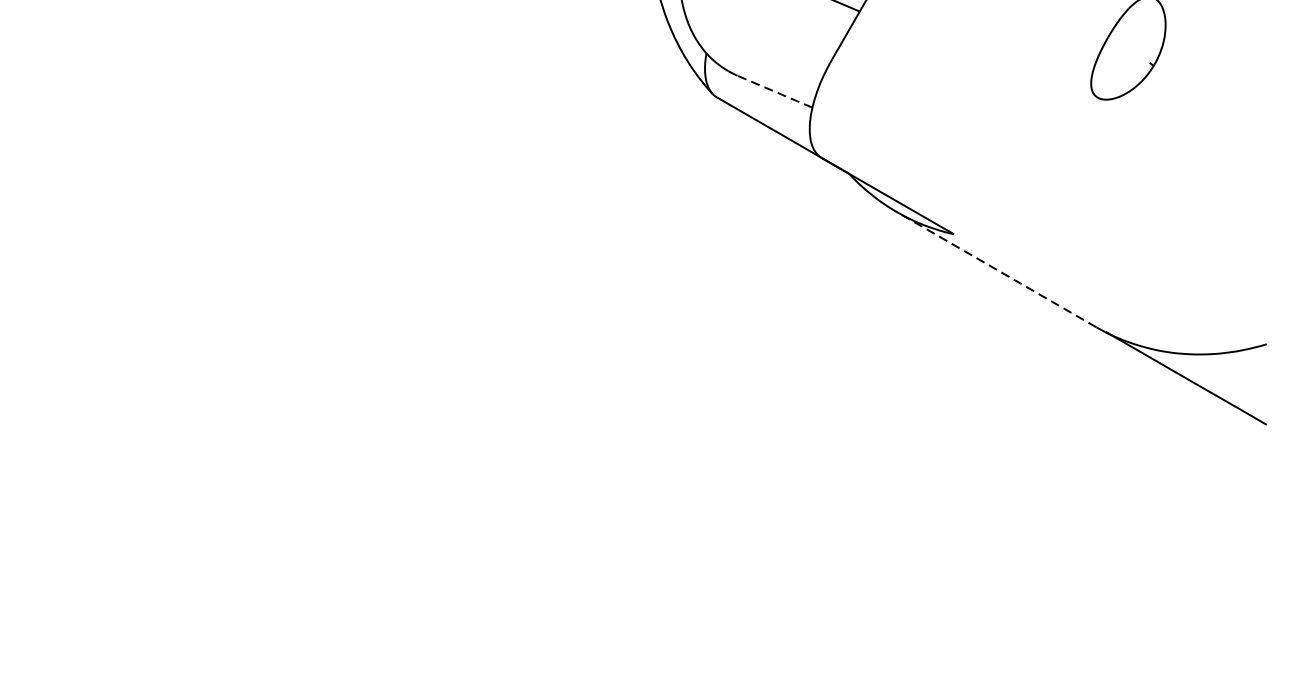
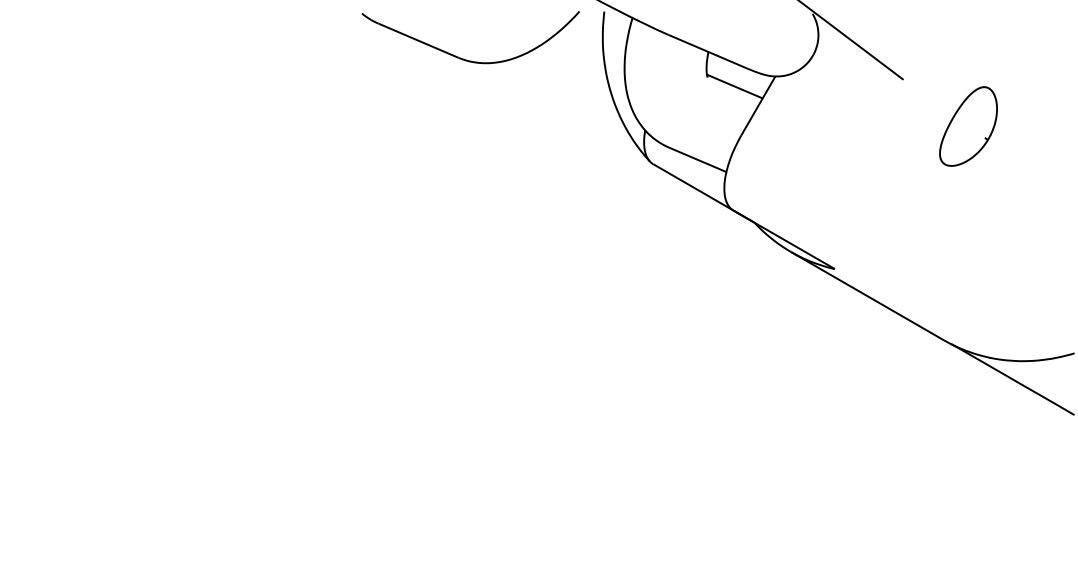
line: (774, 91) -> (697, 159), dashed -> solid
line: (996, 268) -> (867, 295), dashed -> solid

